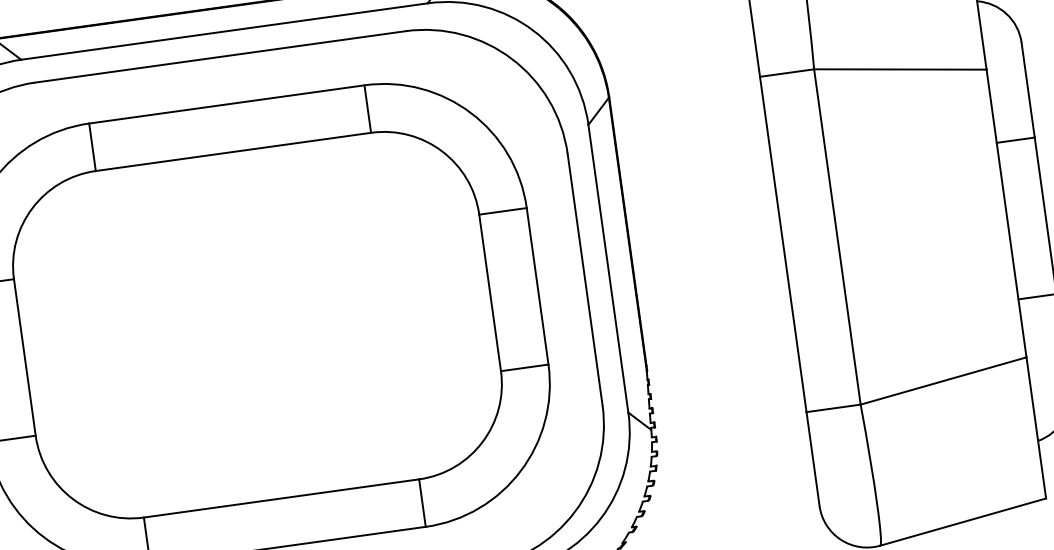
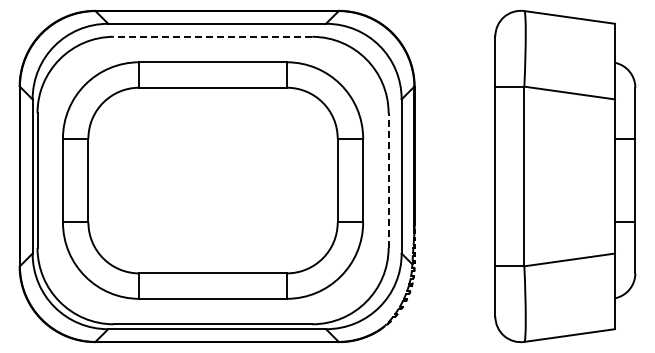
line: (219, 56) -> (212, 36), solid -> dashed
line: (584, 279) -> (388, 180), solid -> dashed

